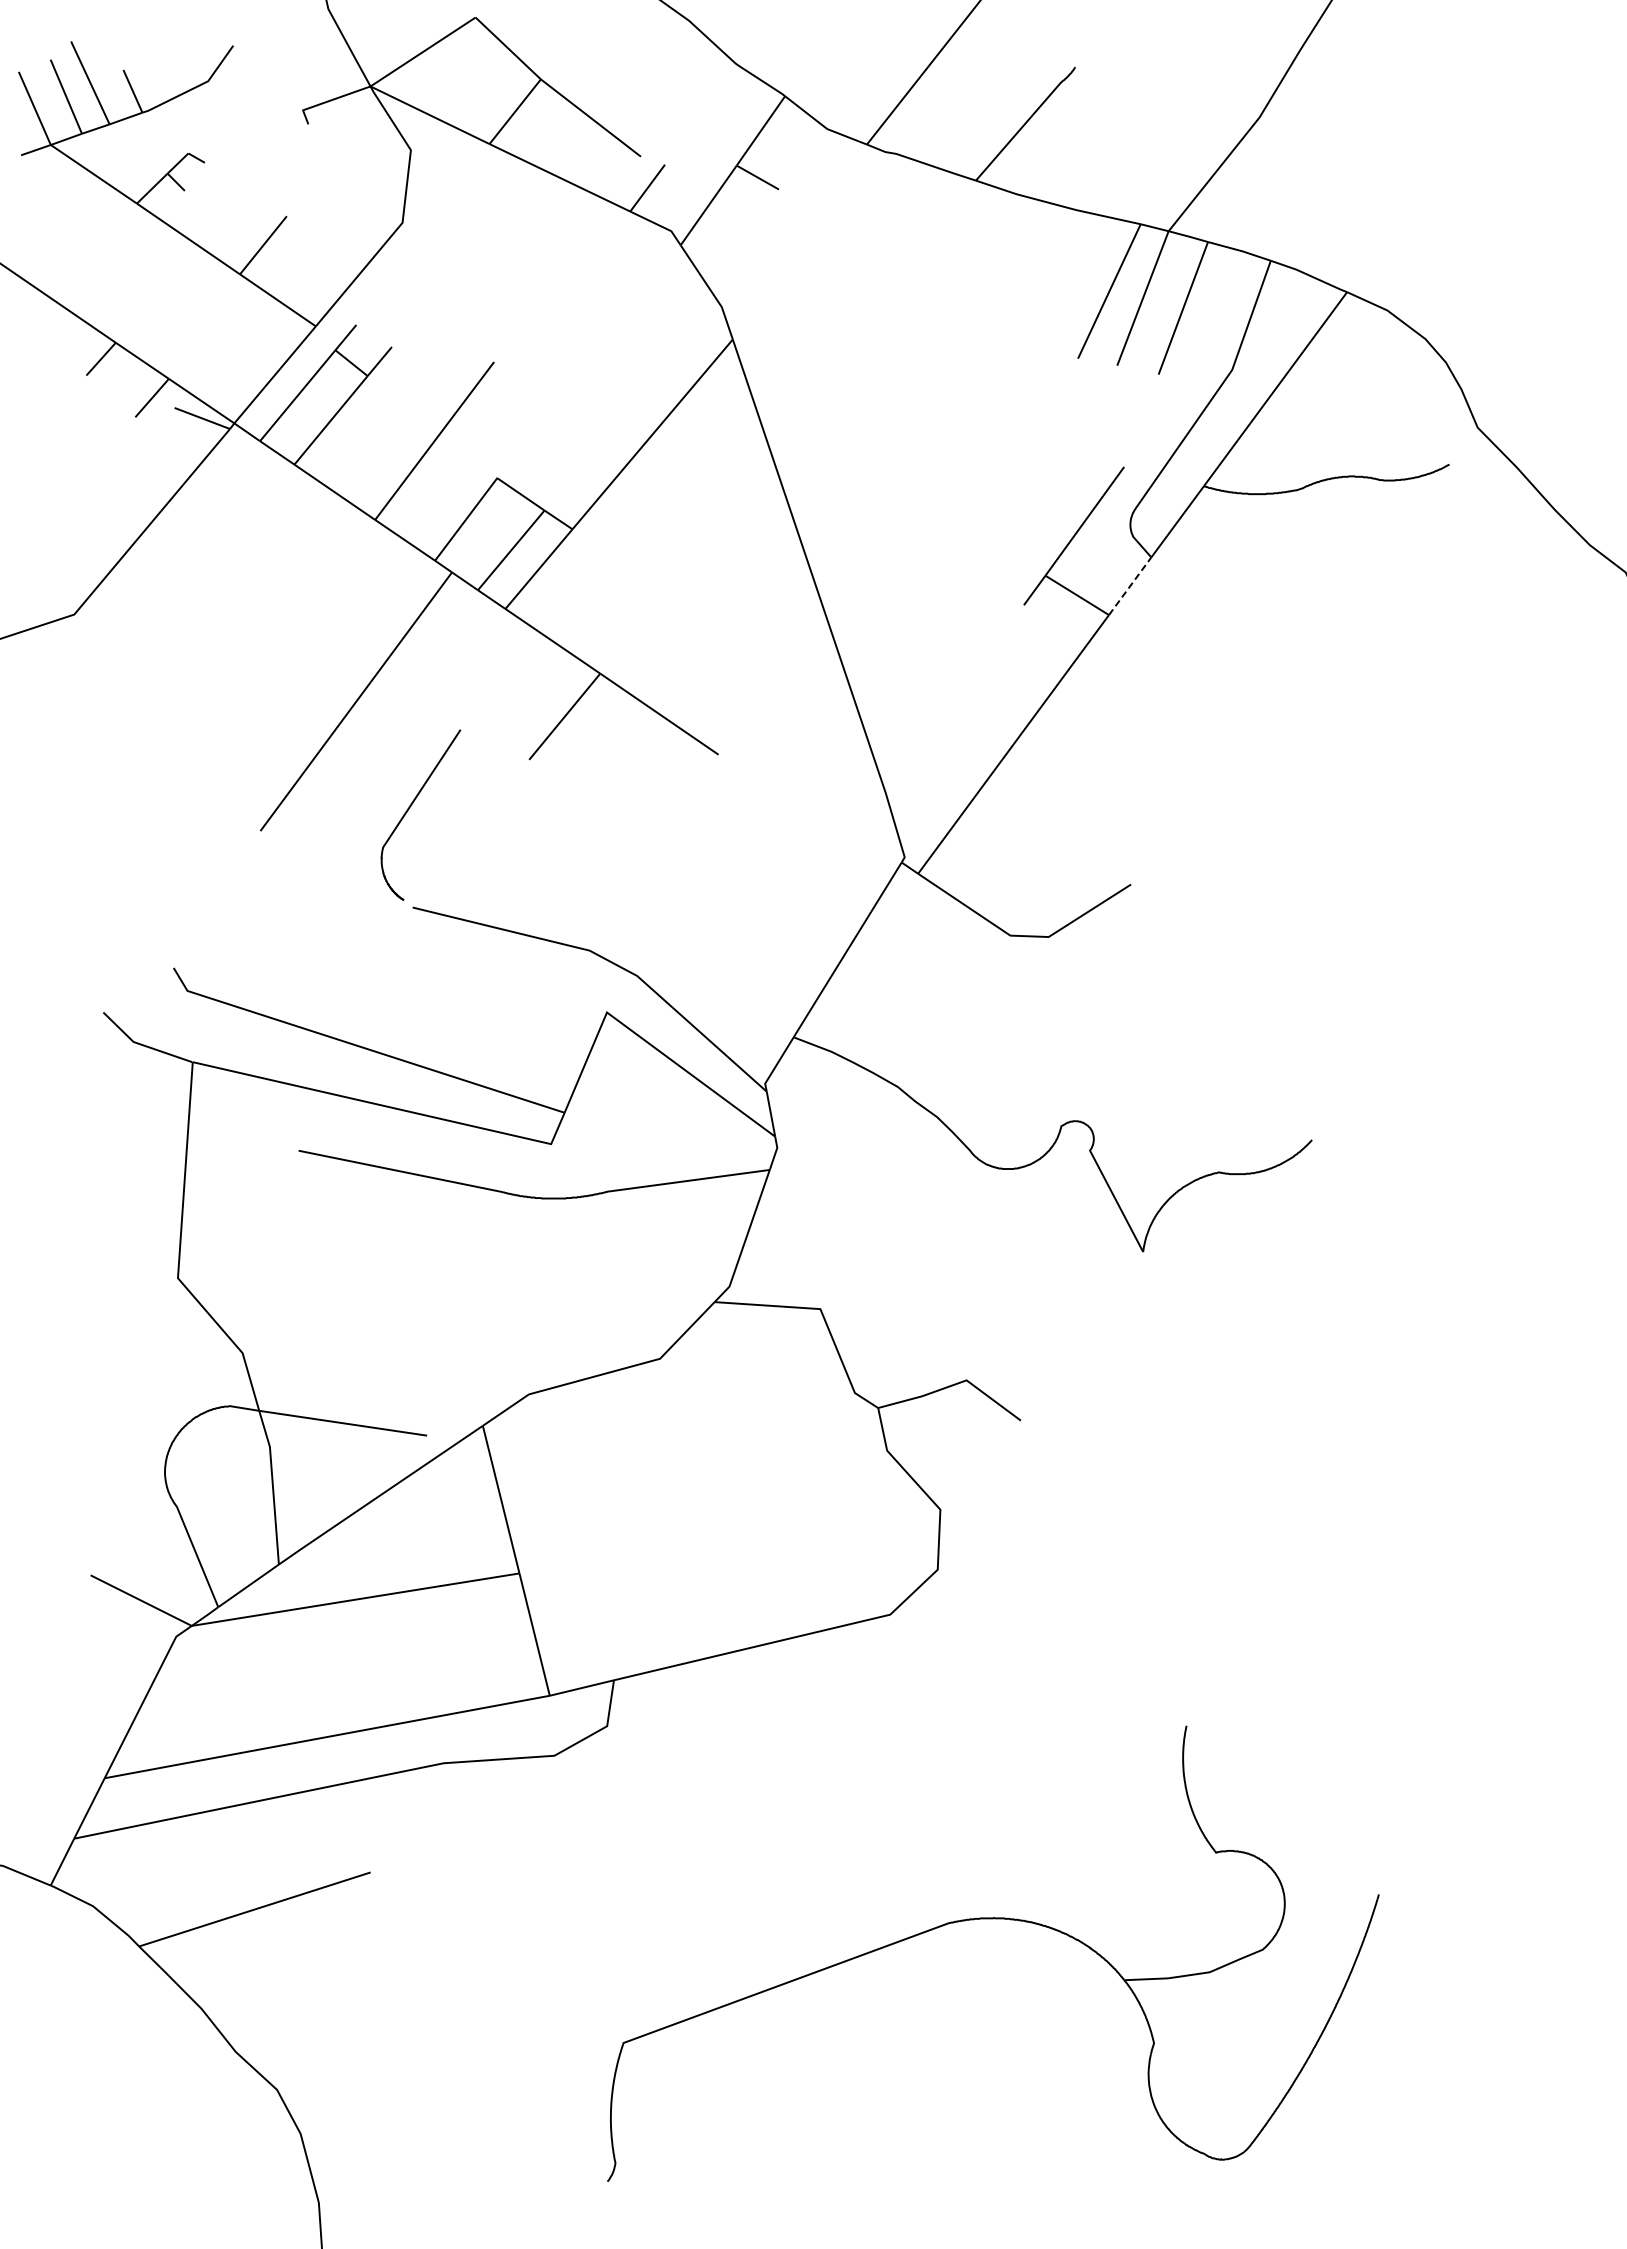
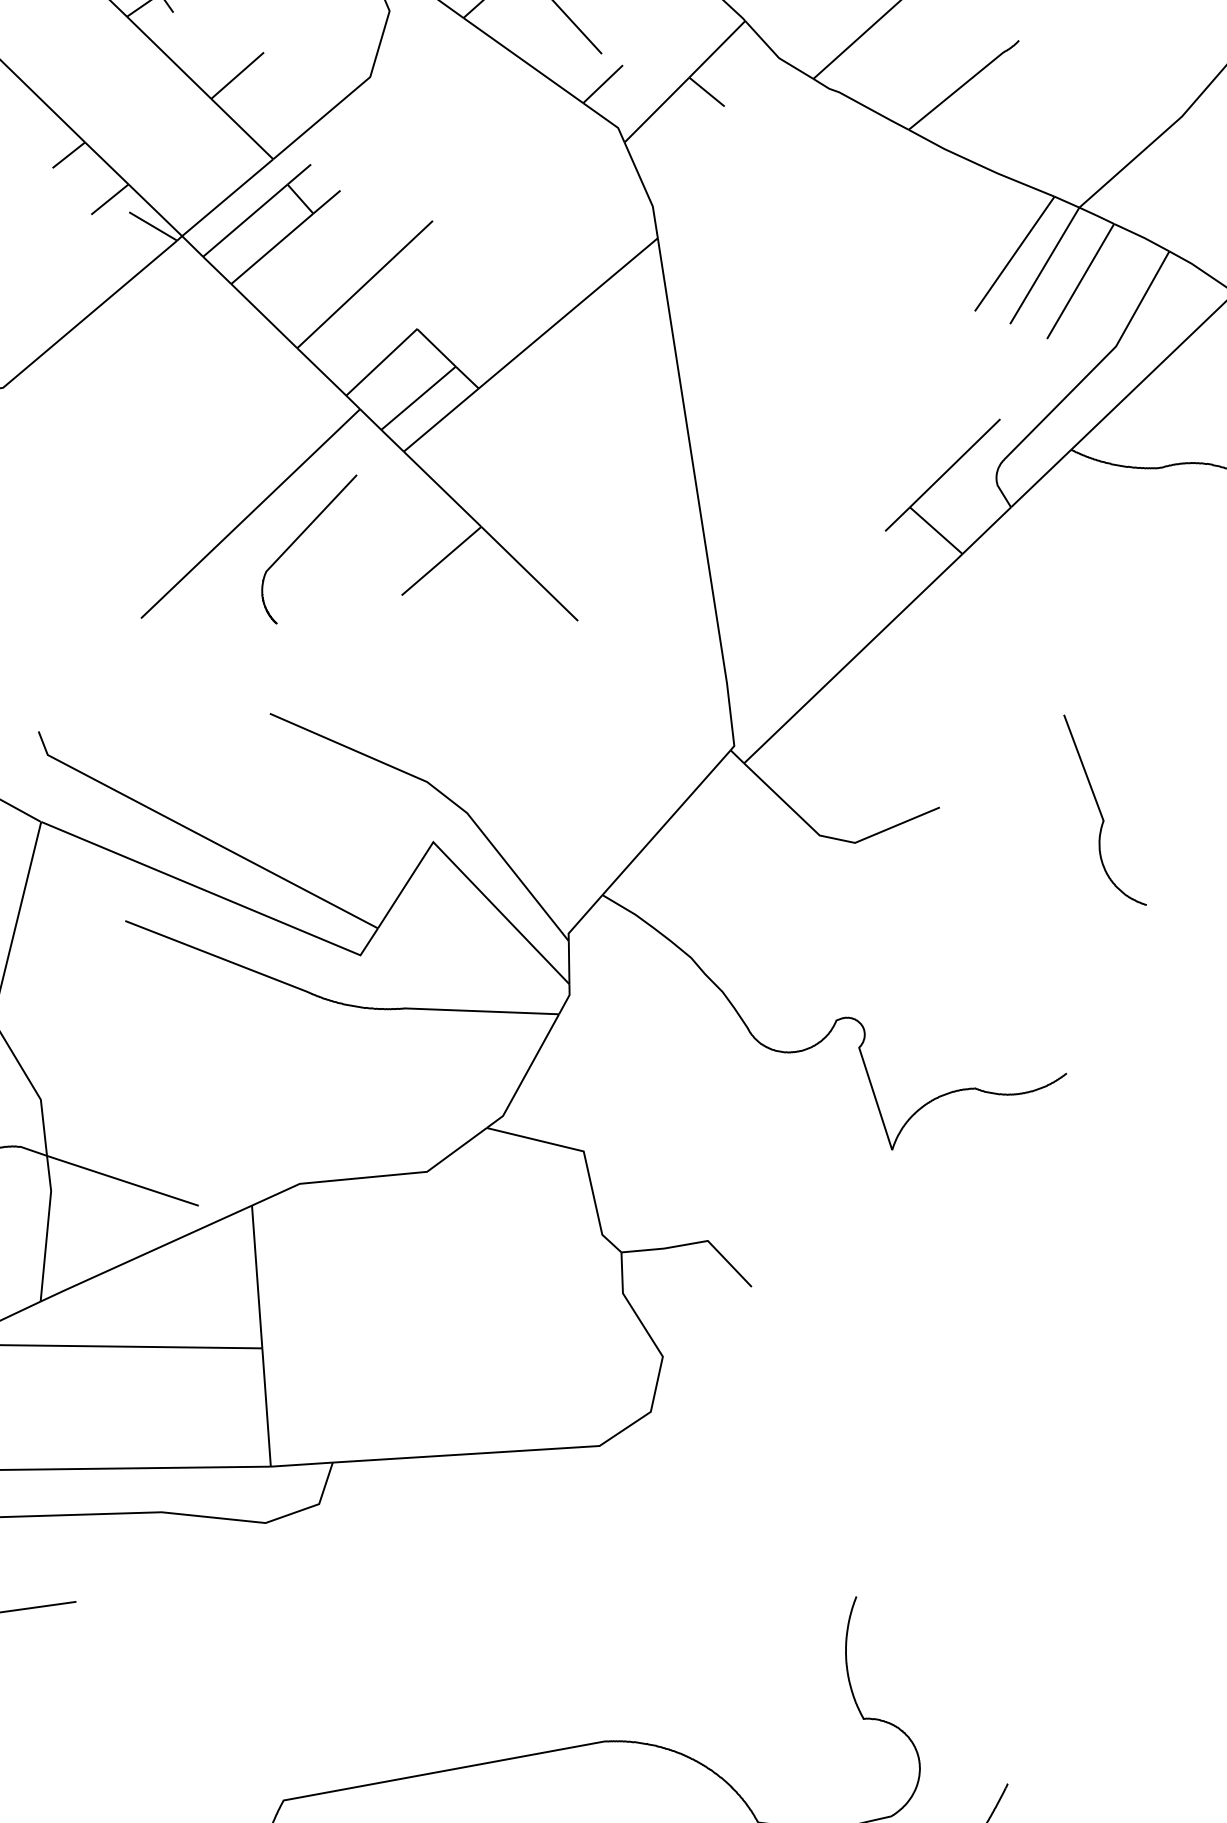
line: (1130, 586) -> (987, 530), dashed -> solid
curve: (411, 806) -> (299, 538), moved
curve: (1301, 860) -> (1101, 812), added

